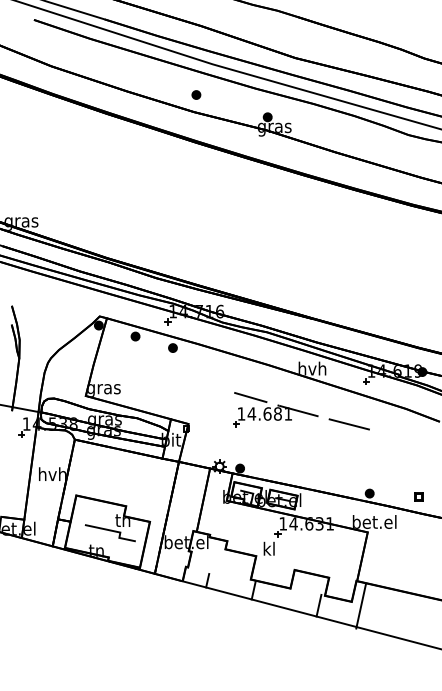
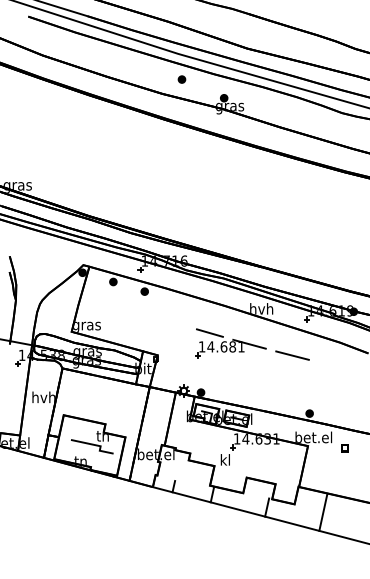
part: (196, 94) -> (182, 79), moved
part: (418, 496) -> (344, 447), moved
line: (360, 606) -> (322, 512), moved

